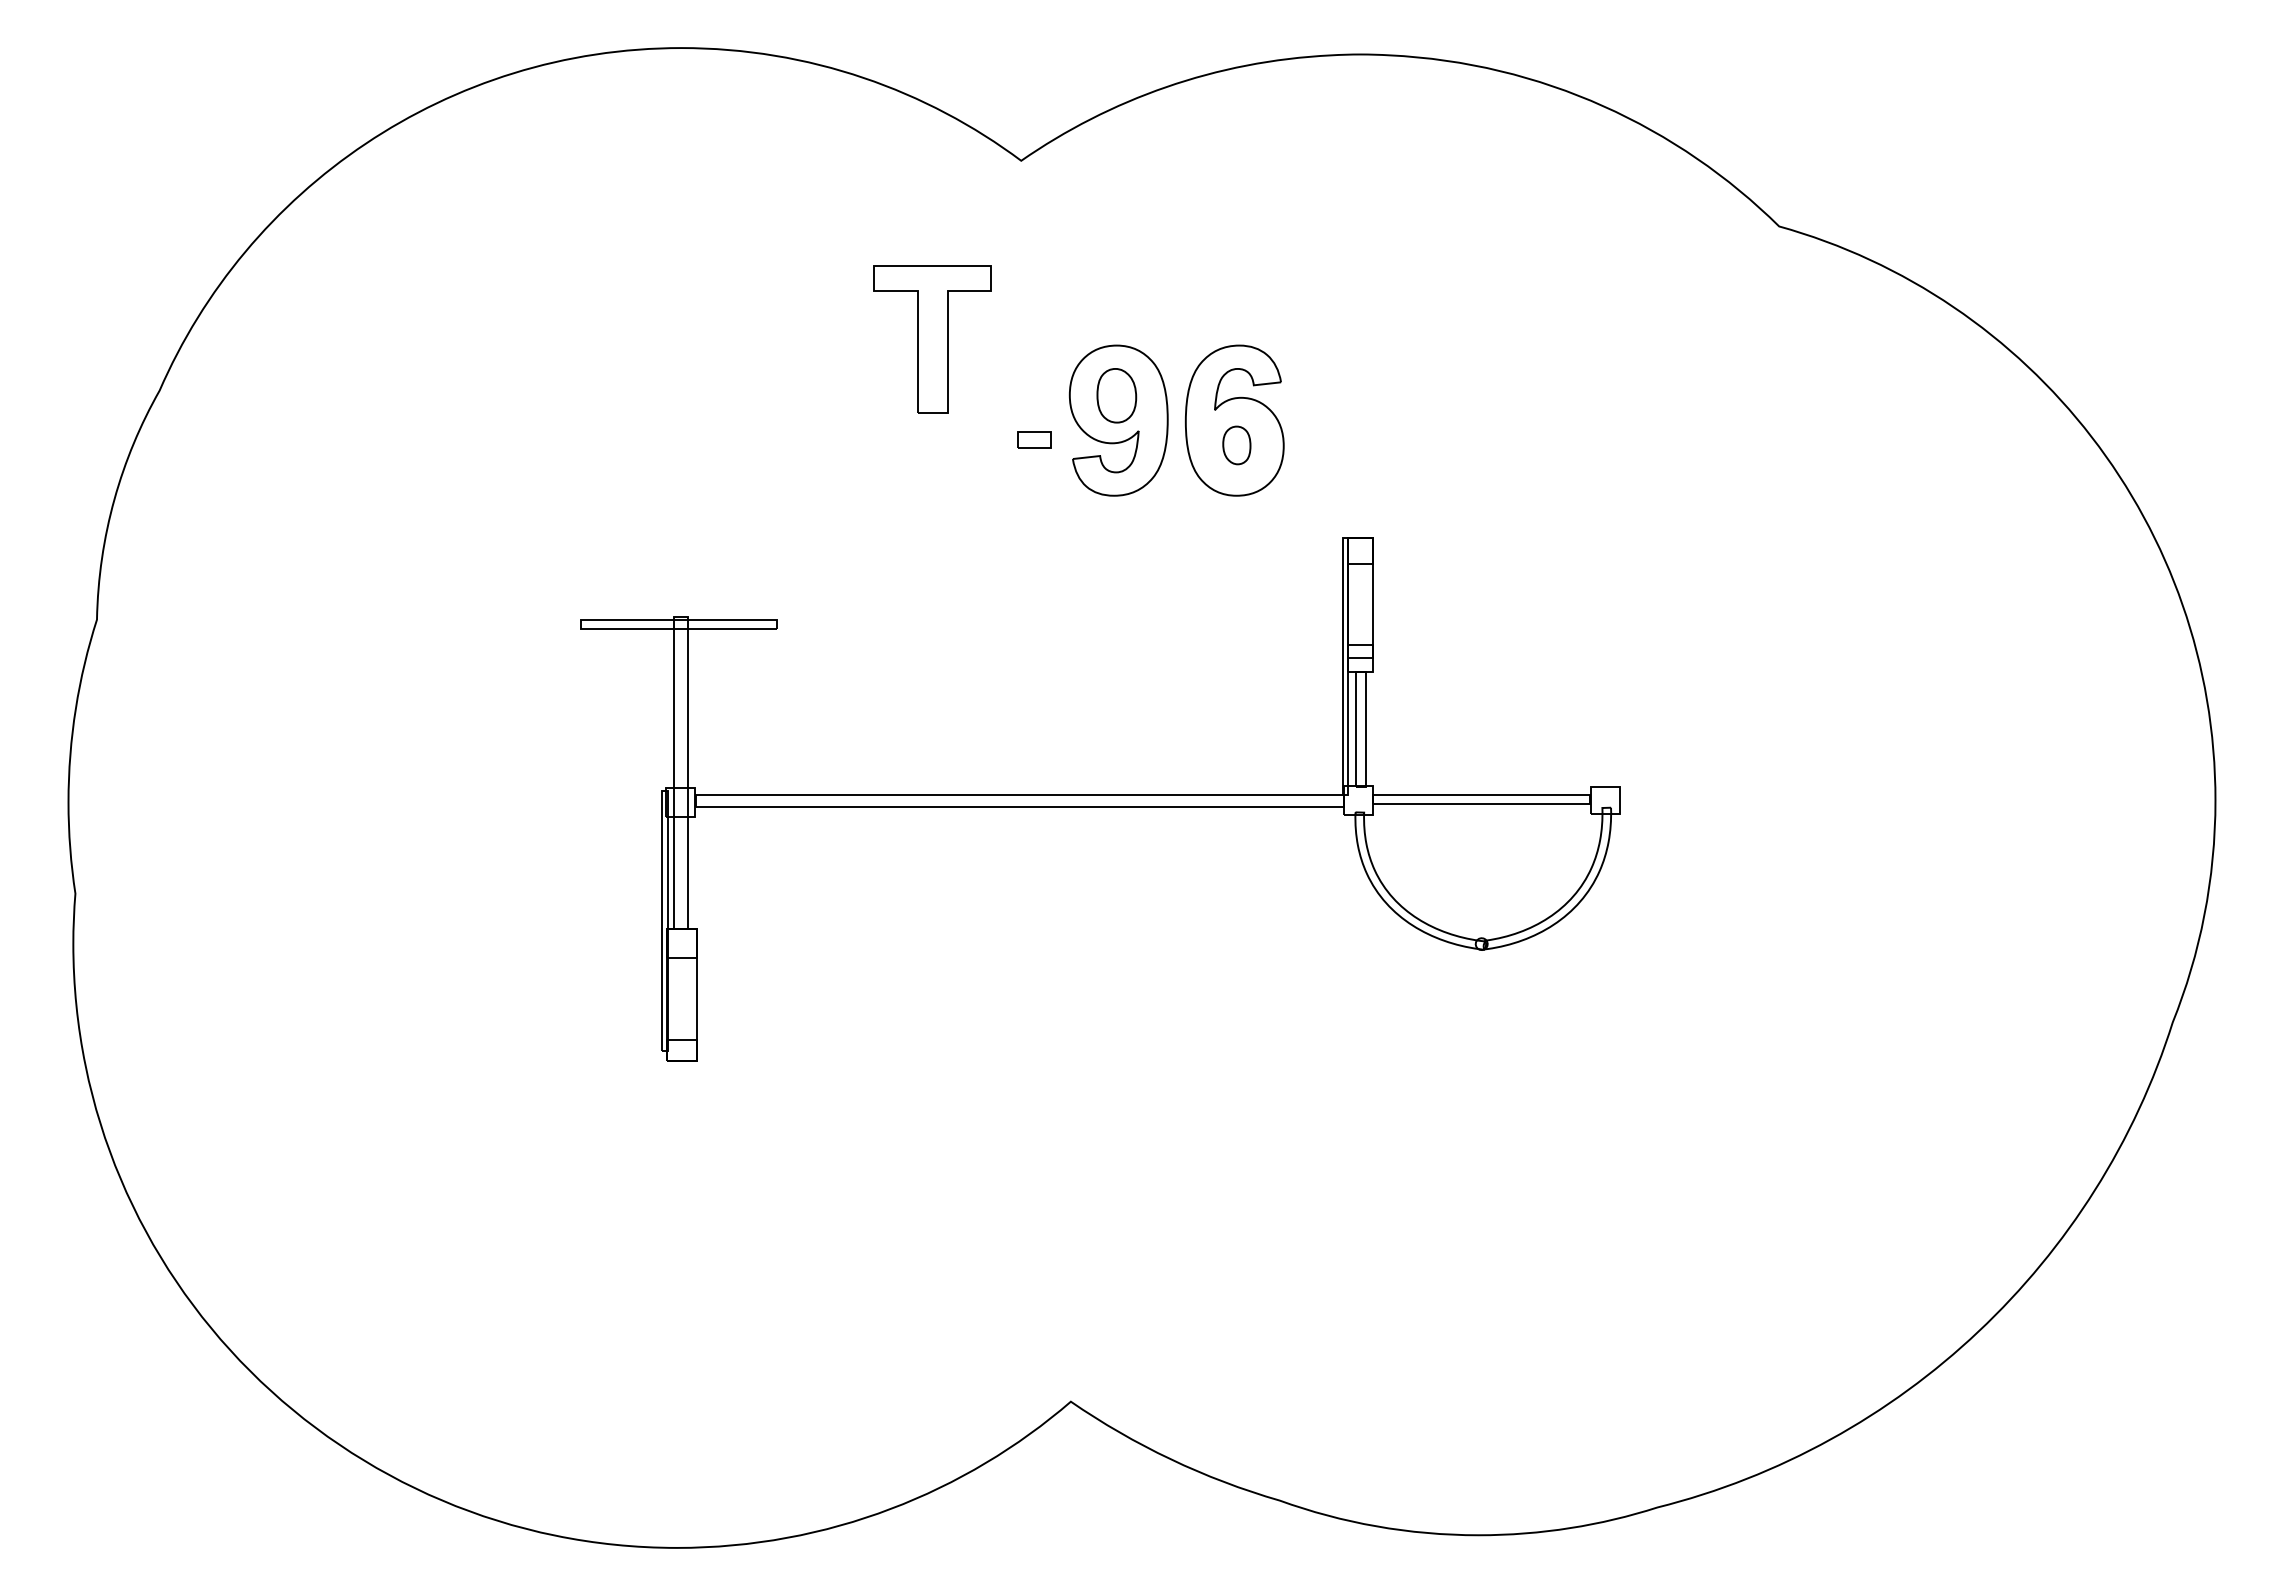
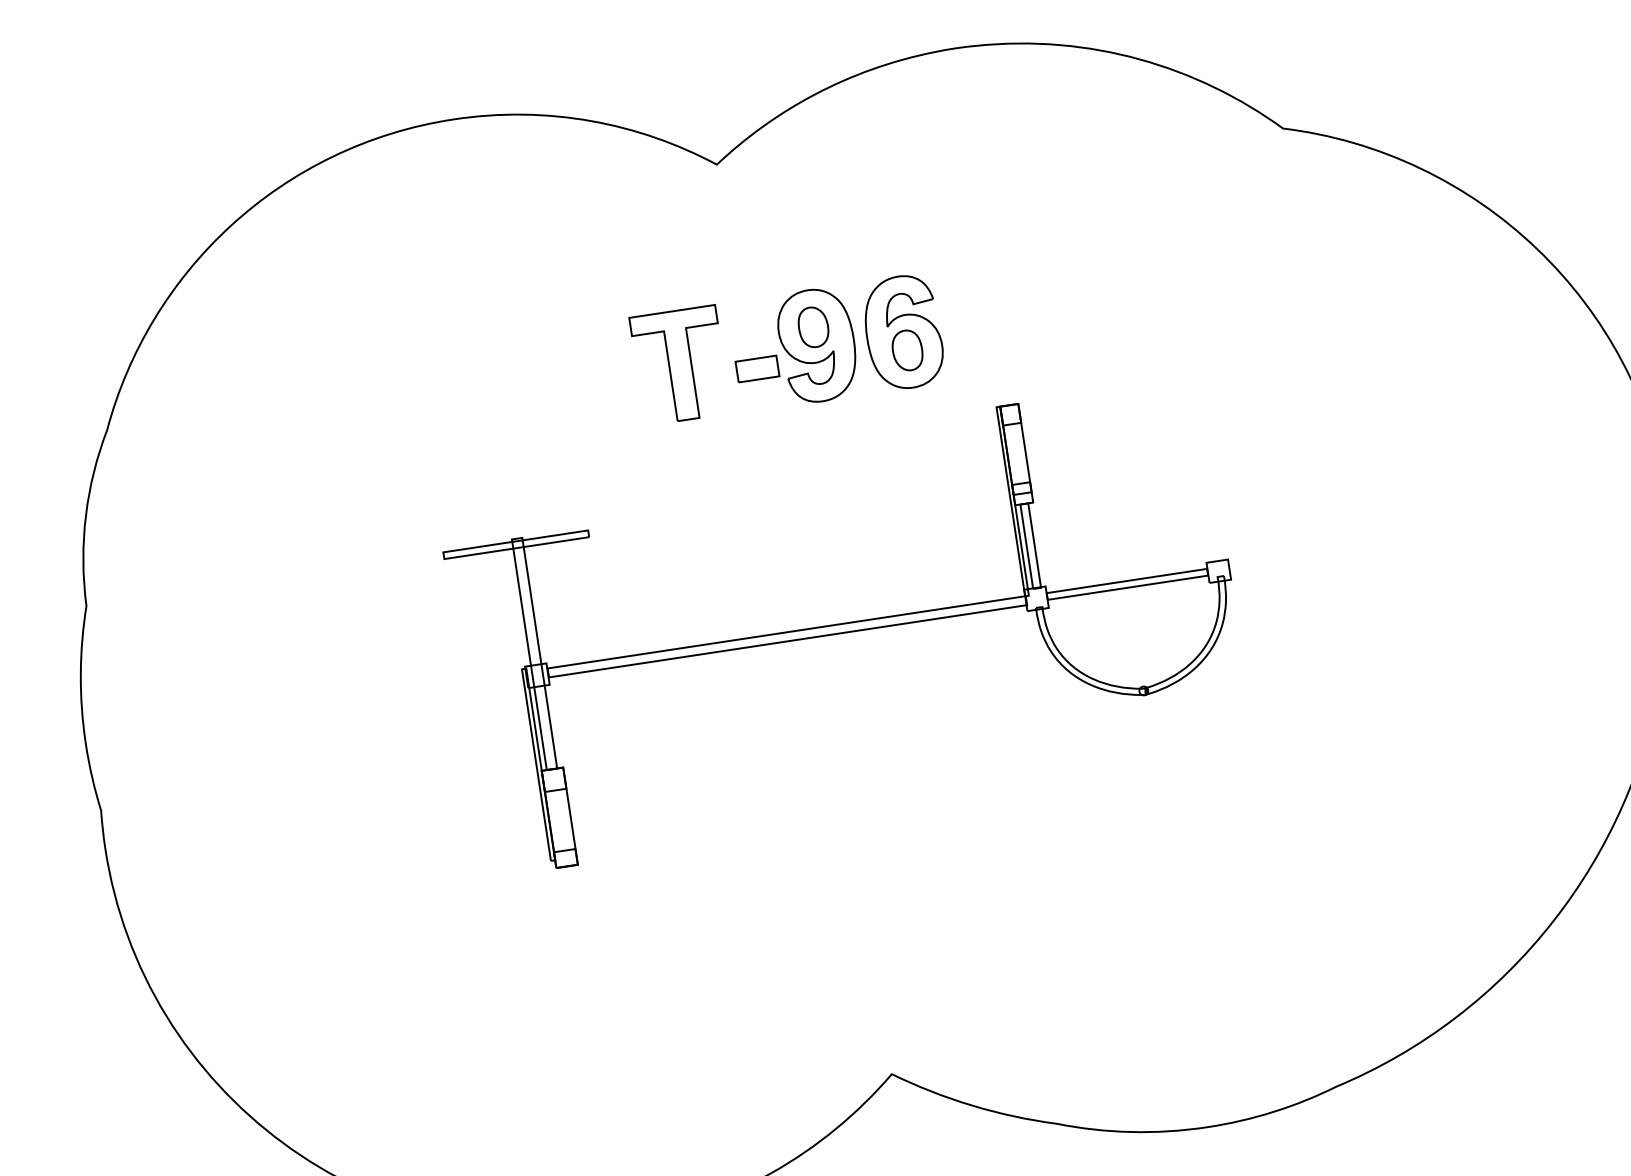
part: (932, 339) -> (680, 365), moved
part: (1034, 439) -> (757, 368), size x1.67
part: (1236, 445) -> (907, 350), size x1.43

